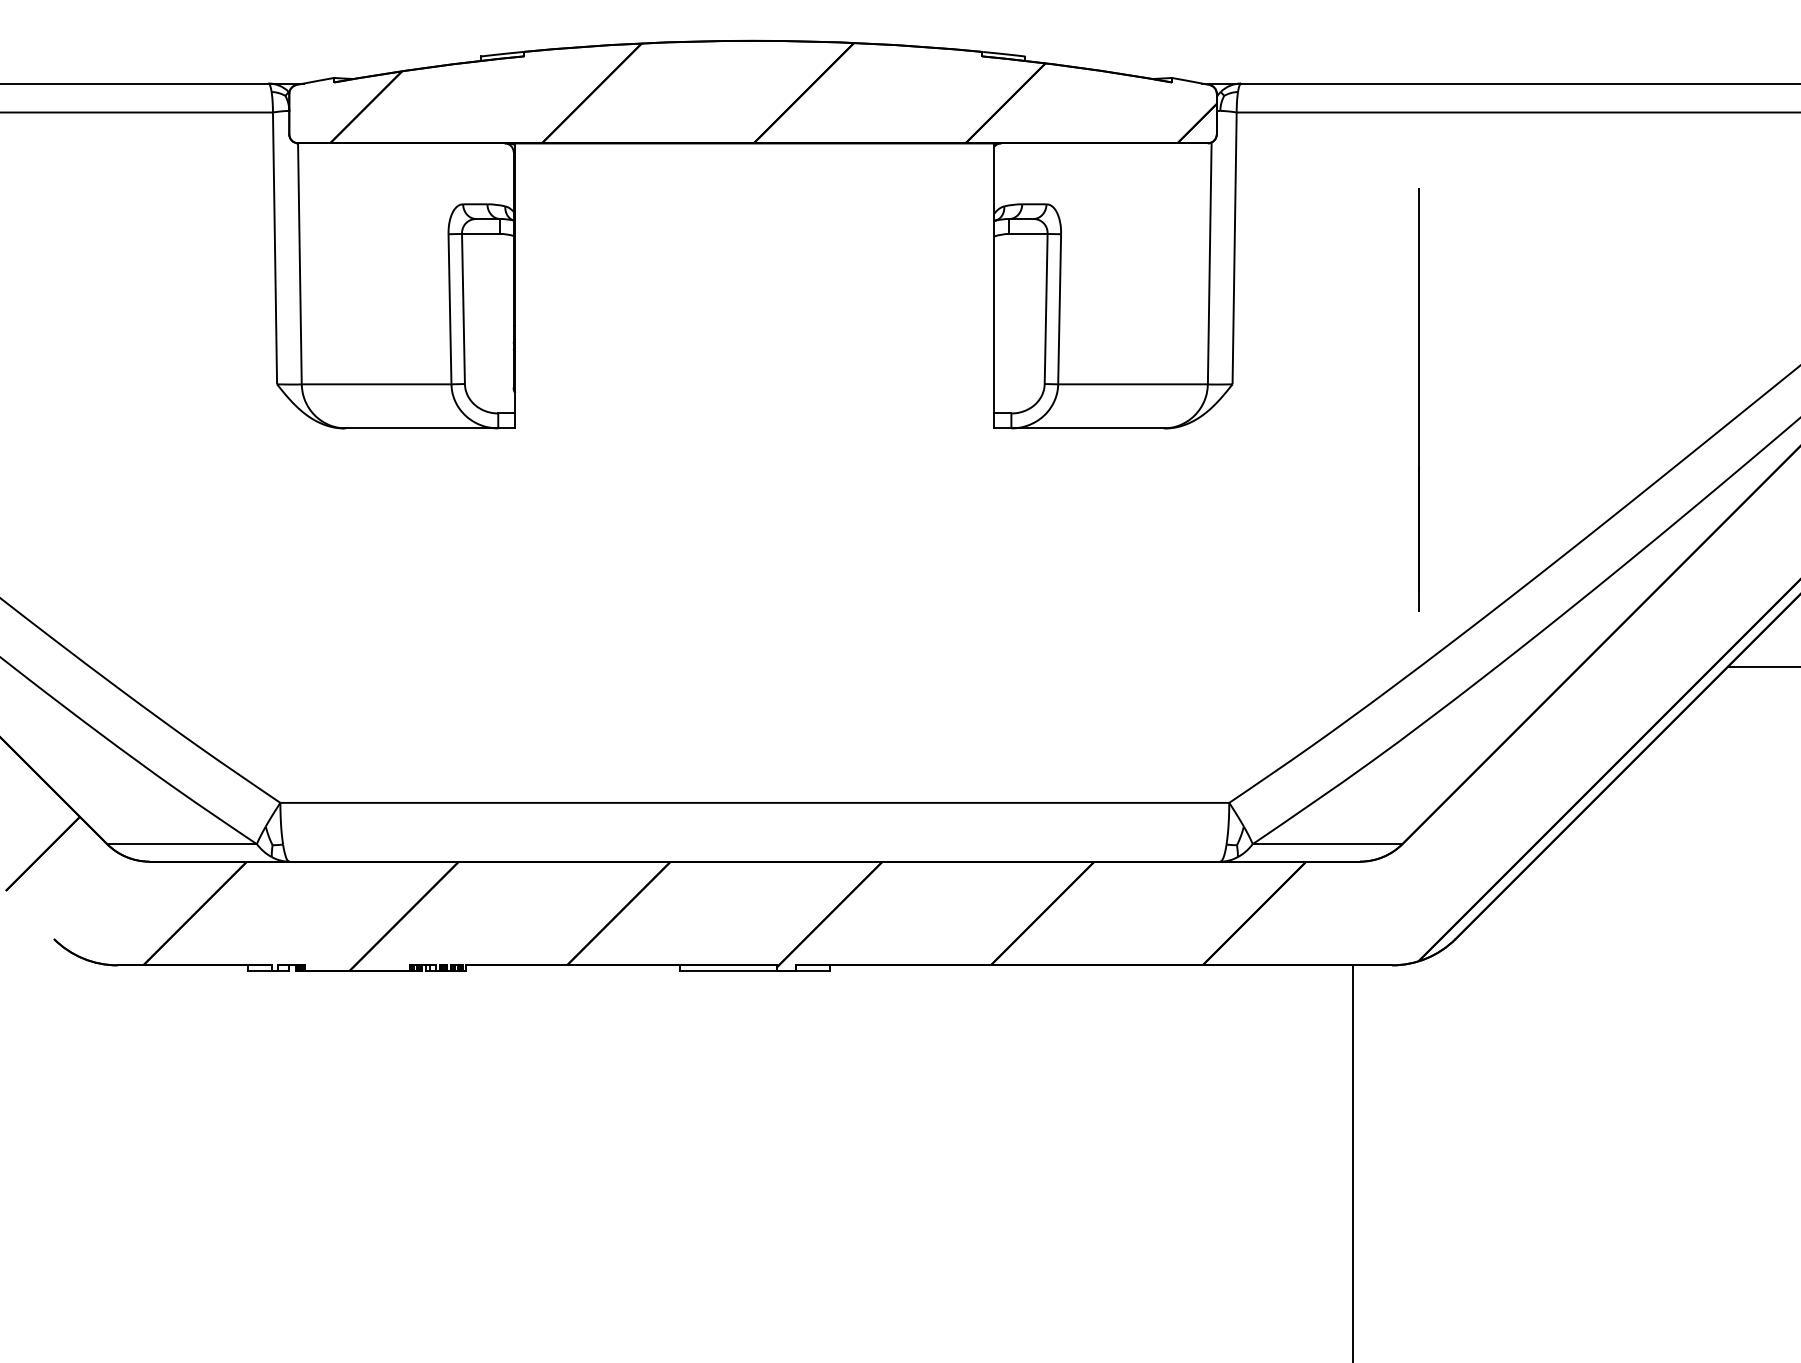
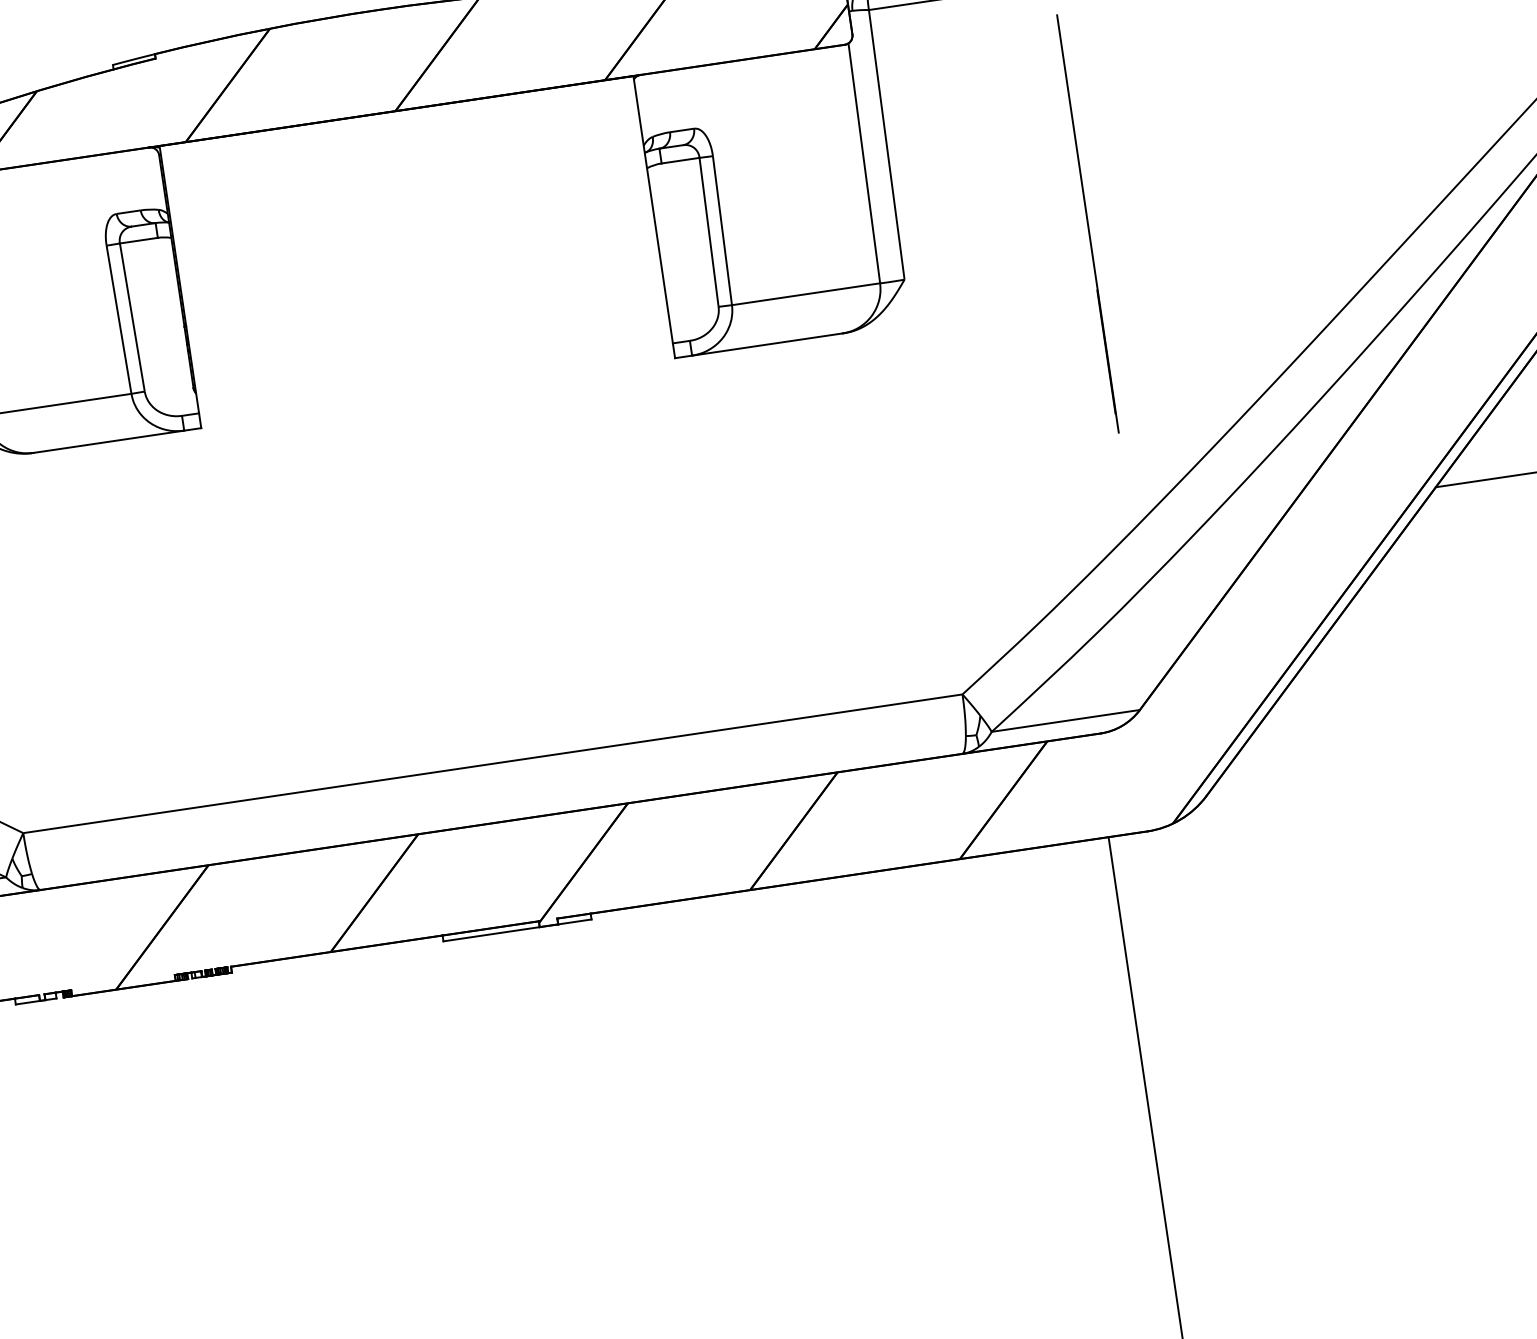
line: (1418, 399) -> (1087, 223), moved

